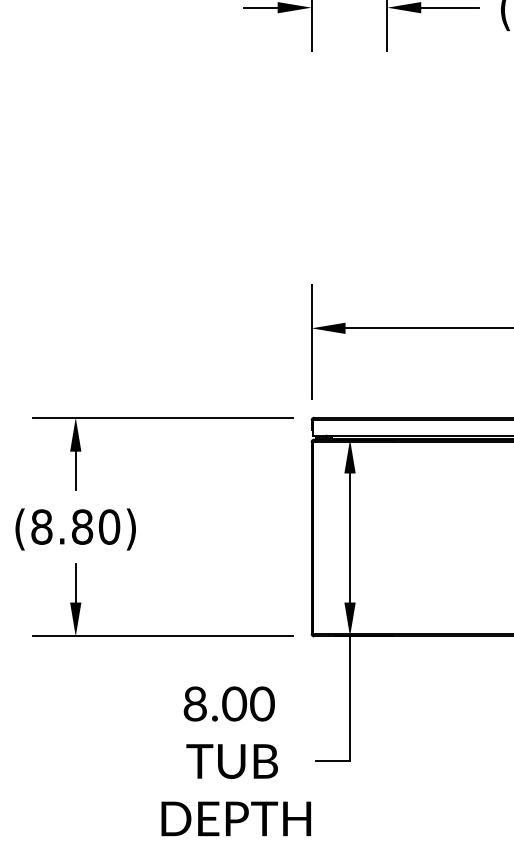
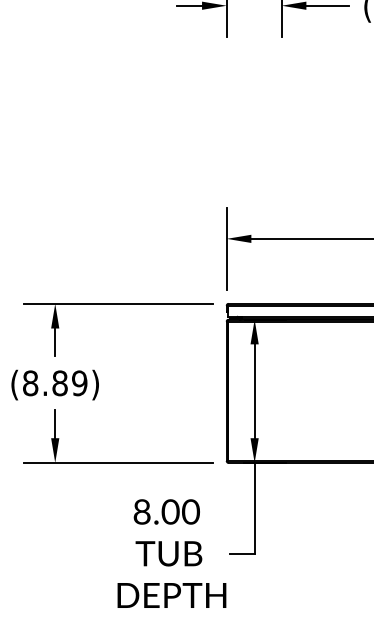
text: (109, 526) -> (79, 382), (8.80) -> (8.89)

